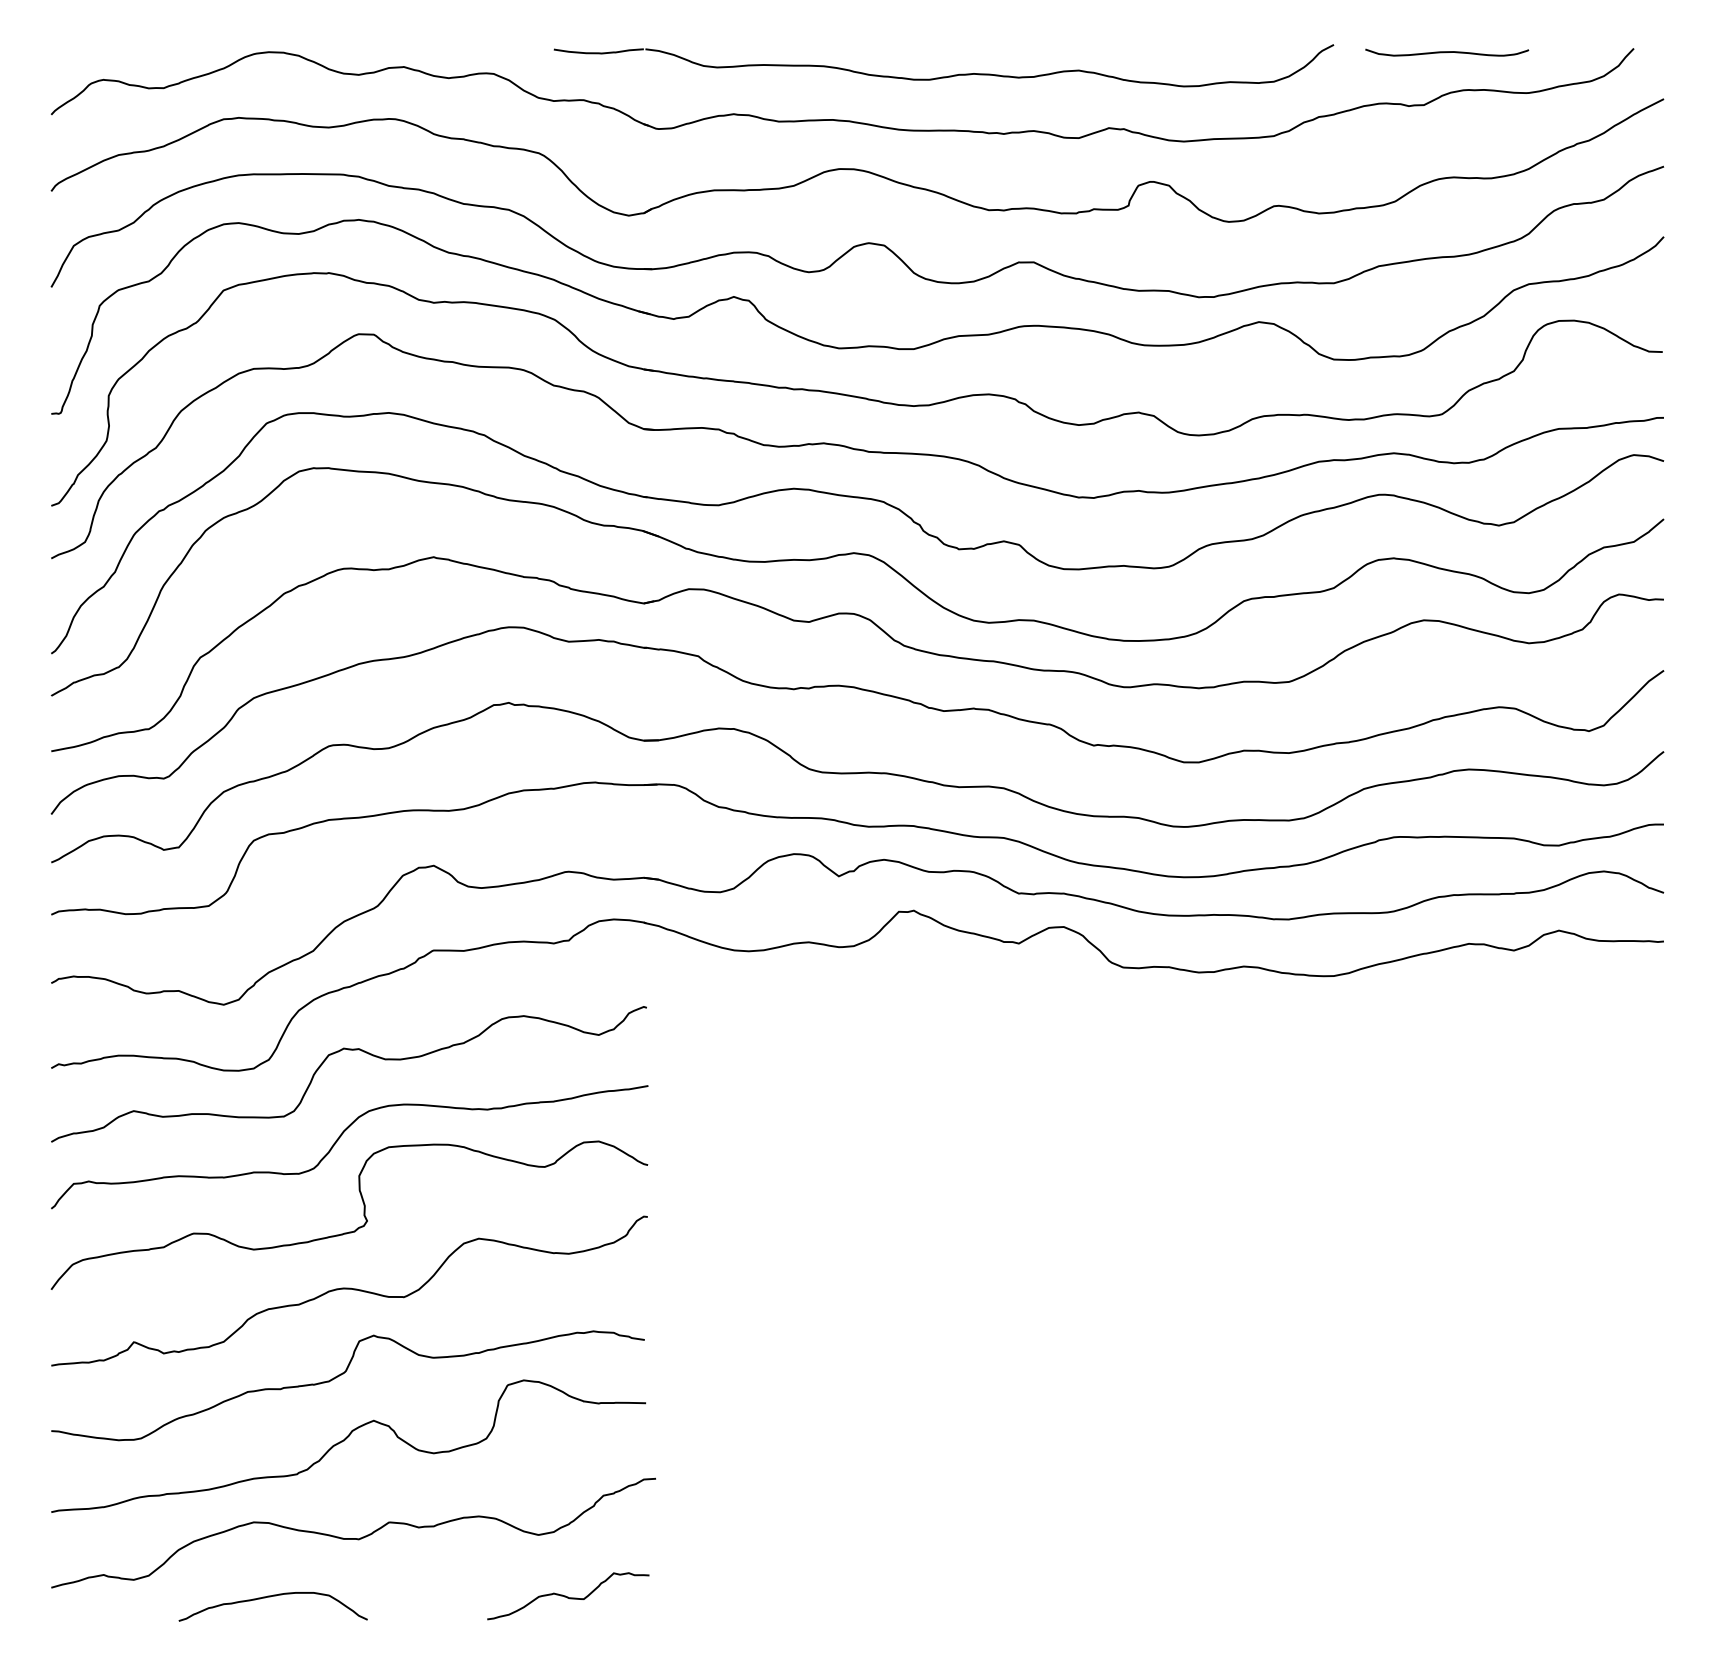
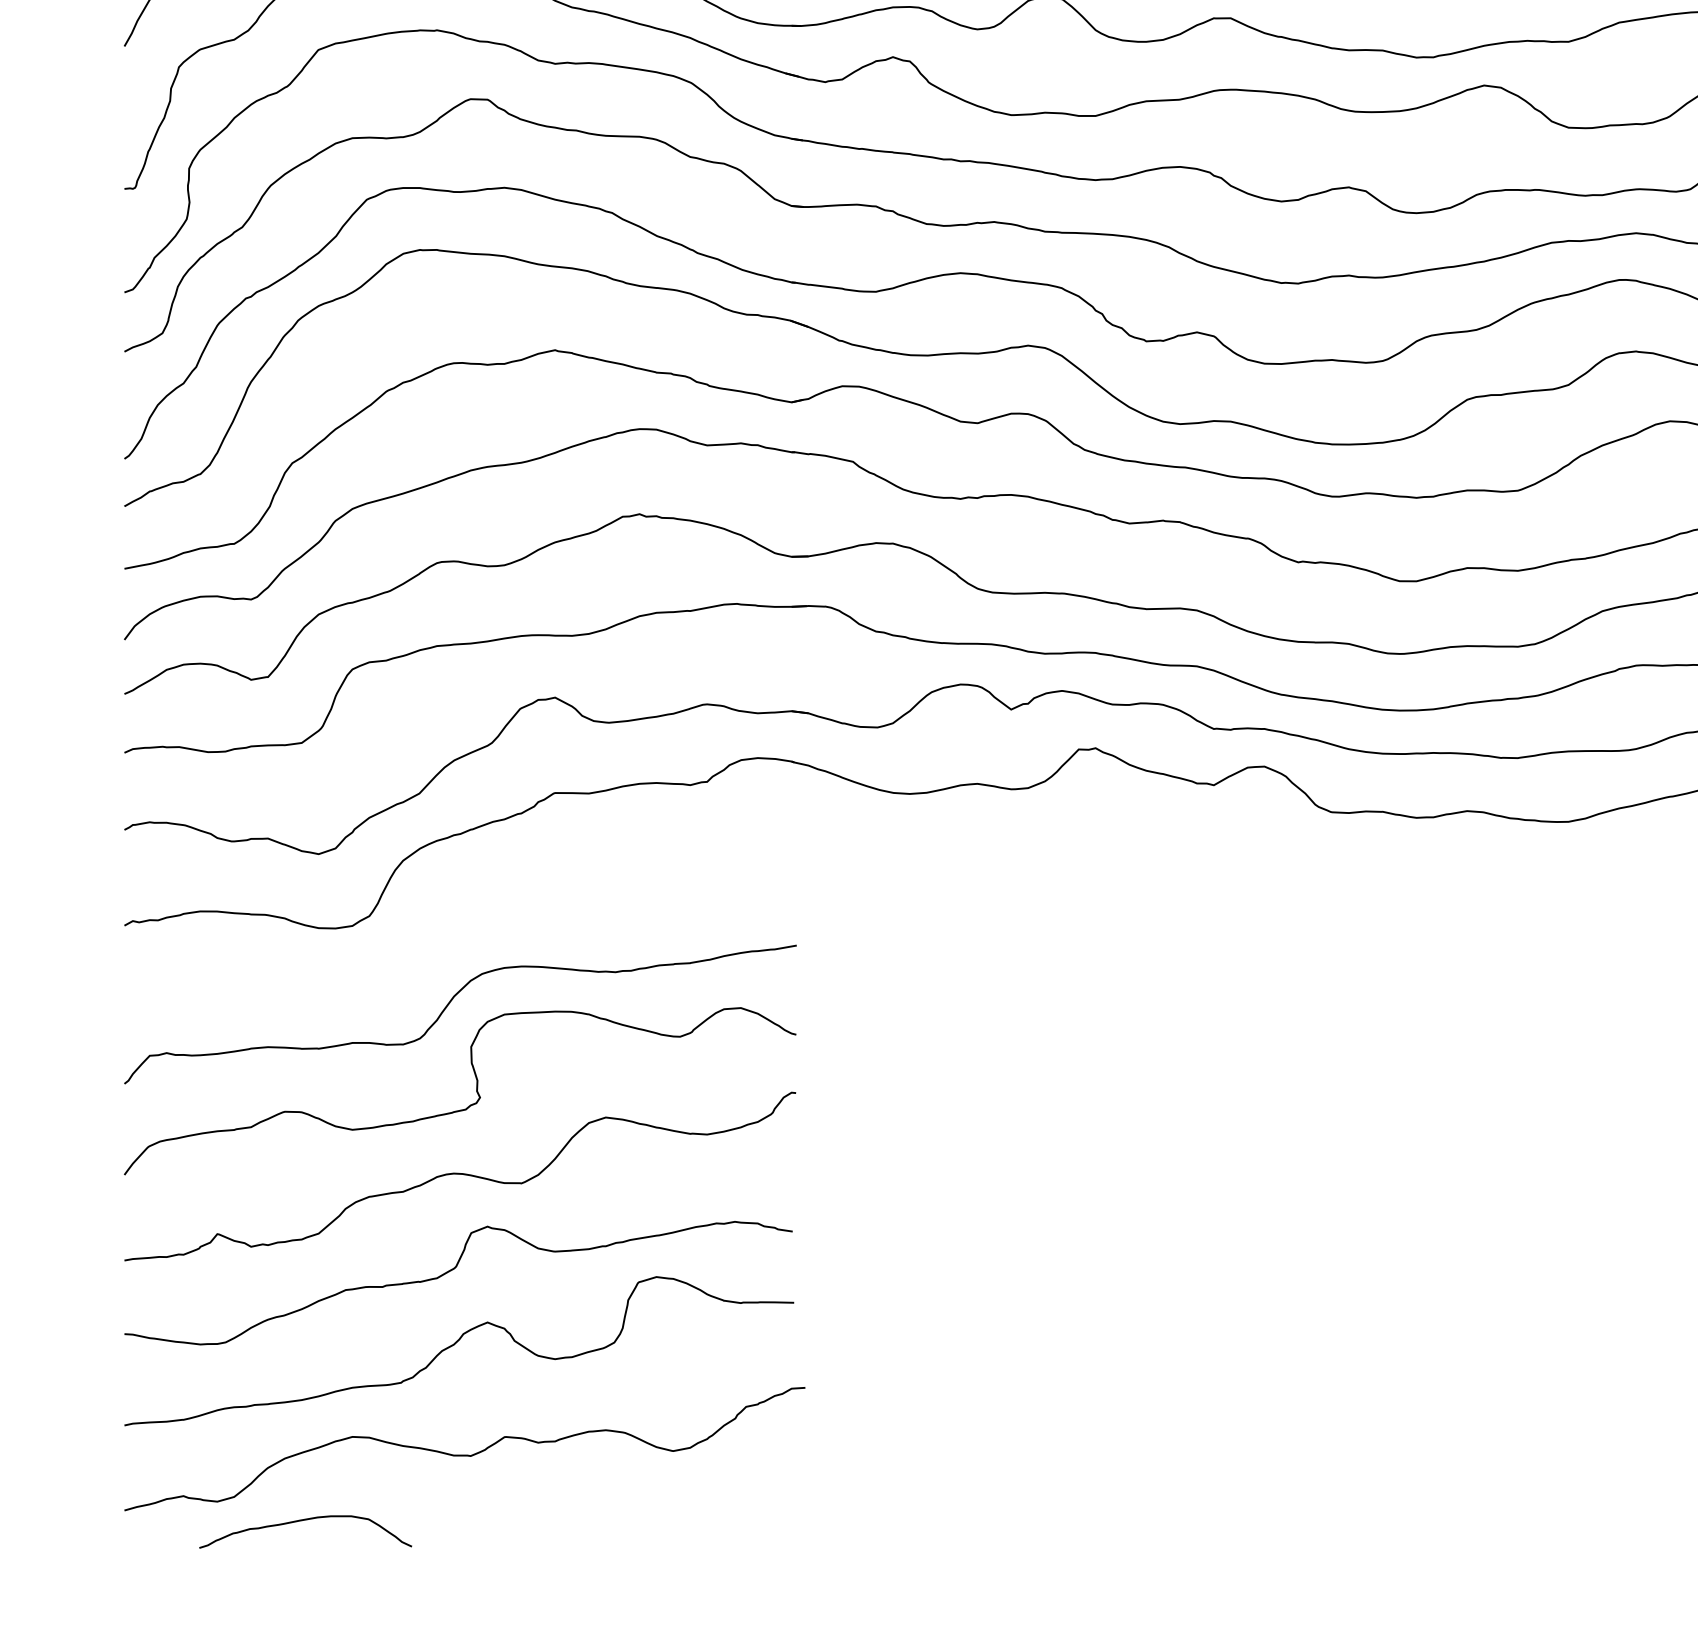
curve: (348, 1050) -> (459, 905), removed
curve: (568, 1596) -> (706, 1520), removed
curve: (270, 1597) -> (302, 1521), moved

